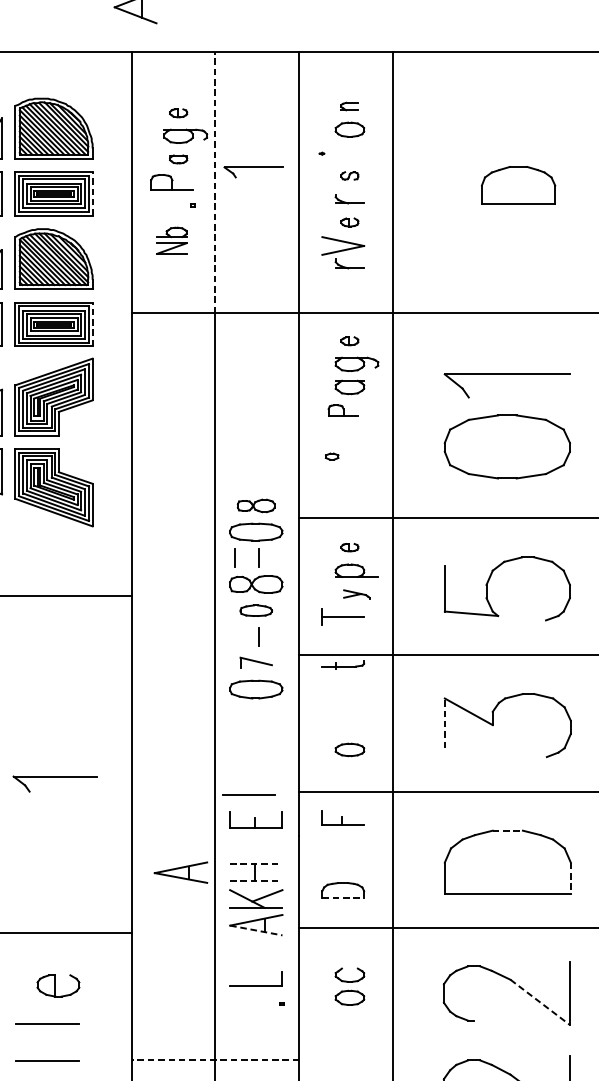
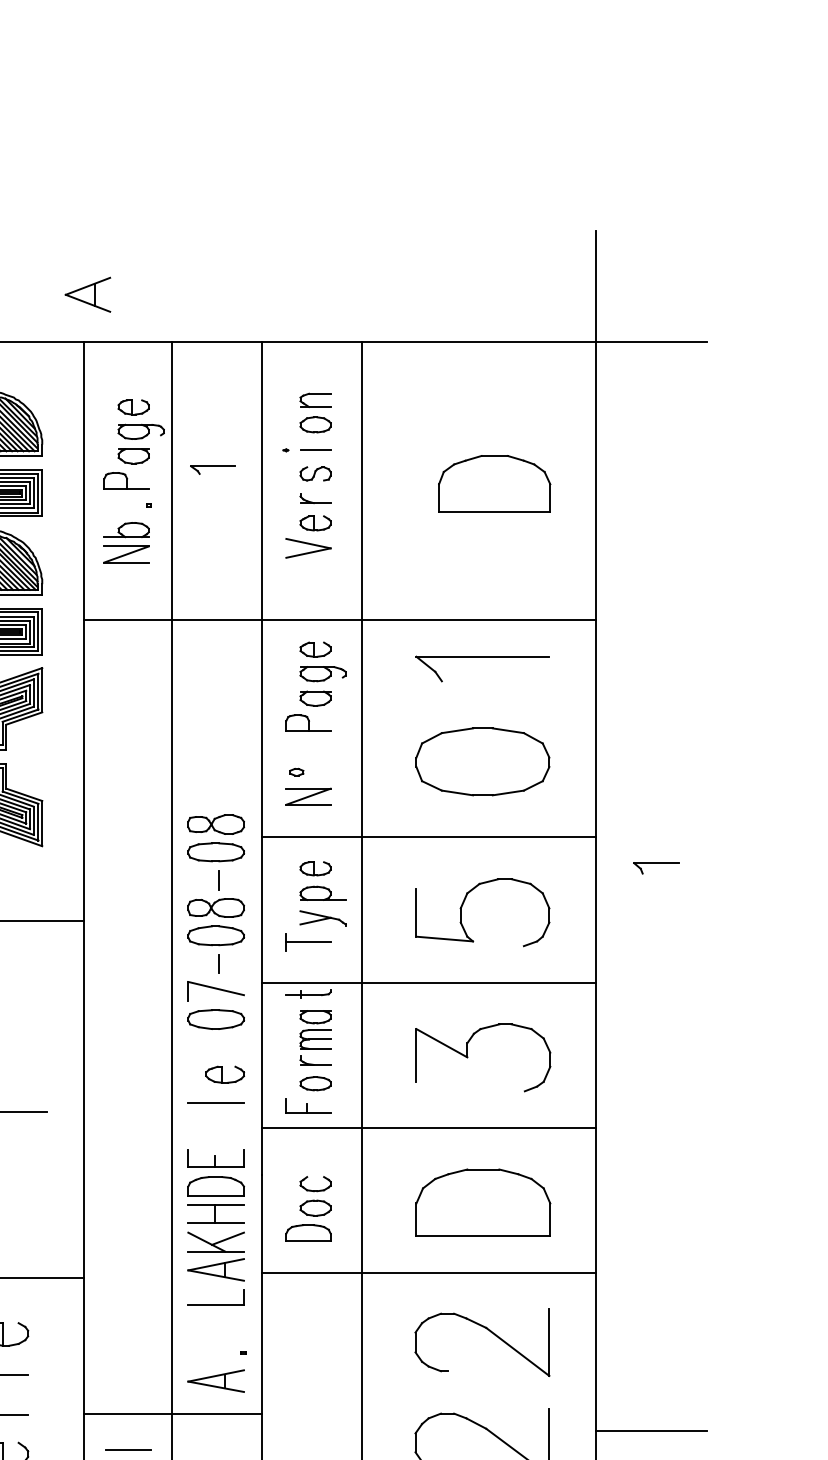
part: (349, 105) -> (315, 399), size x1.67
part: (178, 113) -> (133, 407), size x1.67
line: (349, 153) -> (315, 450), added
part: (178, 159) -> (133, 456), size x1.67
part: (252, 171) -> (212, 469), size x0.71
part: (349, 175) -> (315, 473), size x1.67
line: (215, 182) -> (172, 480), dashed -> solid
part: (518, 184) -> (494, 483), size x1.43
line: (92, 193) -> (42, 492), dashed -> solid
part: (349, 222) -> (315, 523), size x1.67
part: (171, 240) -> (126, 542), size x1.43
part: (349, 264) -> (315, 567), removed
line: (92, 324) -> (42, 631), dashed -> solid
part: (349, 341) -> (315, 649), size x1.67
part: (507, 375) -> (482, 657), moved
part: (343, 409) -> (308, 722), size x1.43
part: (343, 479) -> (308, 796), added
part: (255, 505) -> (215, 824), size x1.43
part: (349, 547) -> (315, 868), size x1.67
line: (234, 558) -> (192, 880), removed
part: (356, 594) -> (322, 918), size x1.67
part: (255, 610) -> (215, 935), size x1.67
part: (255, 663) -> (215, 991), size x1.67
part: (349, 706) -> (315, 1037), added
line: (444, 722) -> (416, 1054), dashed -> solid
part: (264, 741) -> (224, 1074), added
line: (248, 794) -> (215, 1102), moved
part: (343, 817) -> (308, 1105), moved
line: (507, 830) -> (483, 1169), dashed -> solid
part: (255, 846) -> (215, 1186), added
line: (256, 864) -> (216, 1205), dashed -> solid
part: (180, 872) -> (215, 1380), moved
line: (571, 878) -> (550, 1220), dashed -> solid
line: (256, 881) -> (216, 1223), dashed -> solid
line: (344, 898) -> (309, 1241), dashed -> solid
line: (256, 930) -> (216, 1275), dashed -> solid
part: (255, 985) -> (215, 1304), moved
part: (349, 986) -> (315, 1196), moved
line: (539, 1001) -> (517, 1351), dashed -> solid
line: (215, 1060) -> (172, 1413), dashed -> solid

